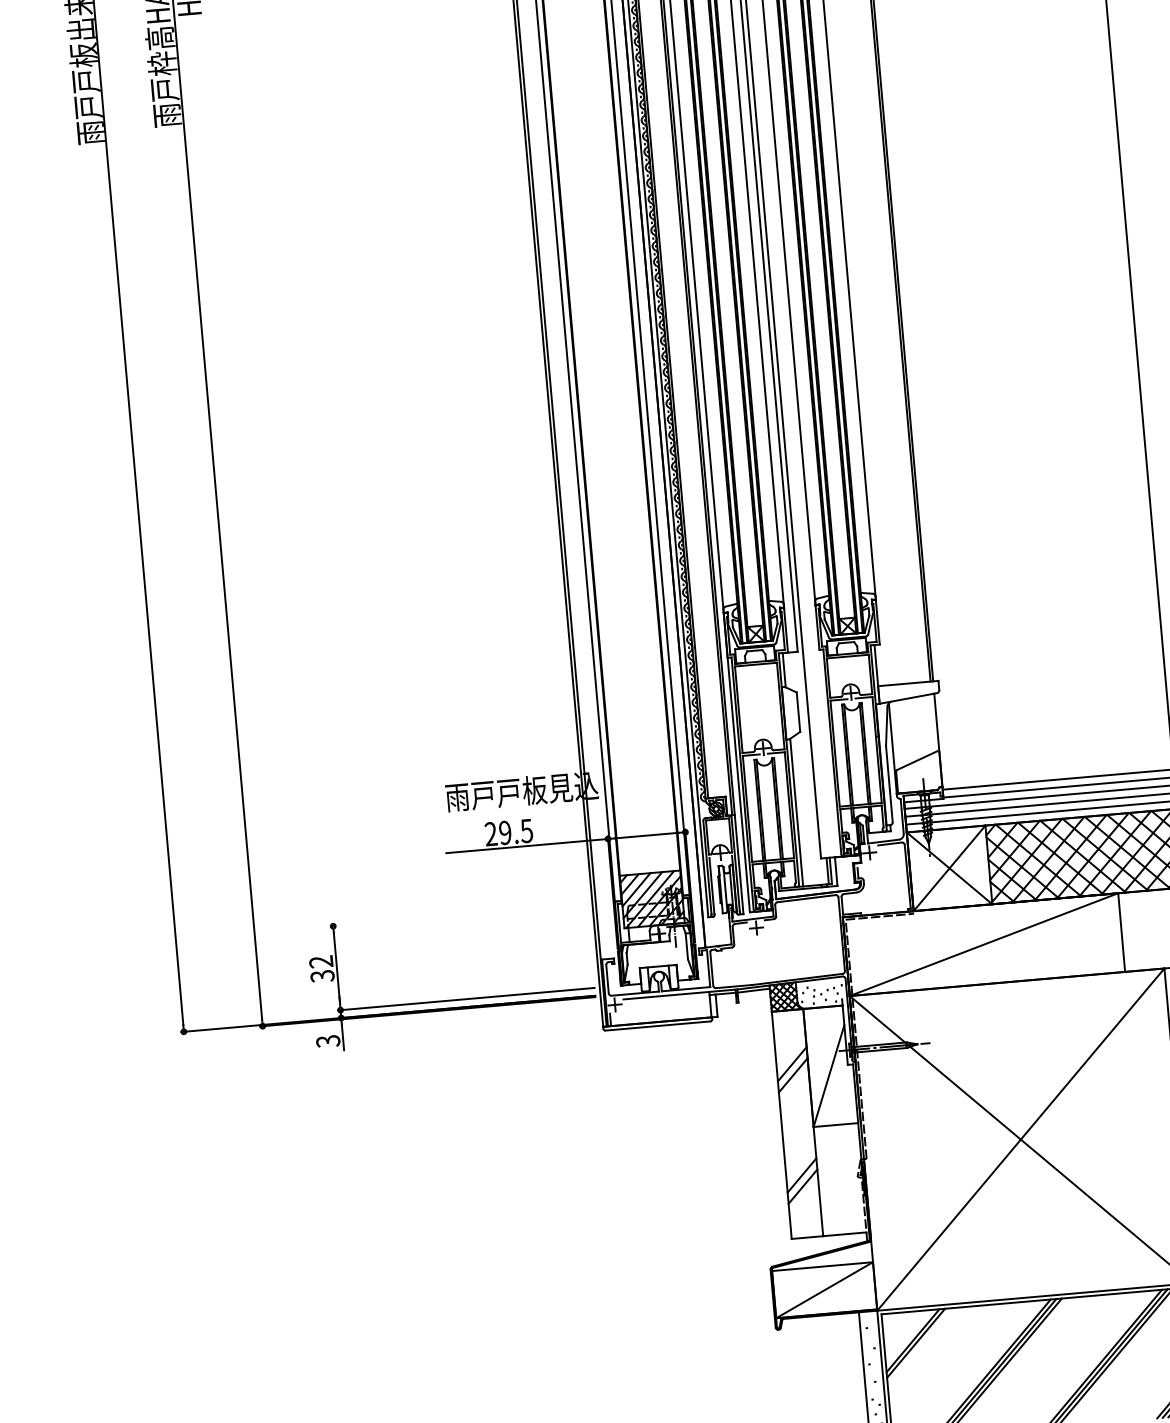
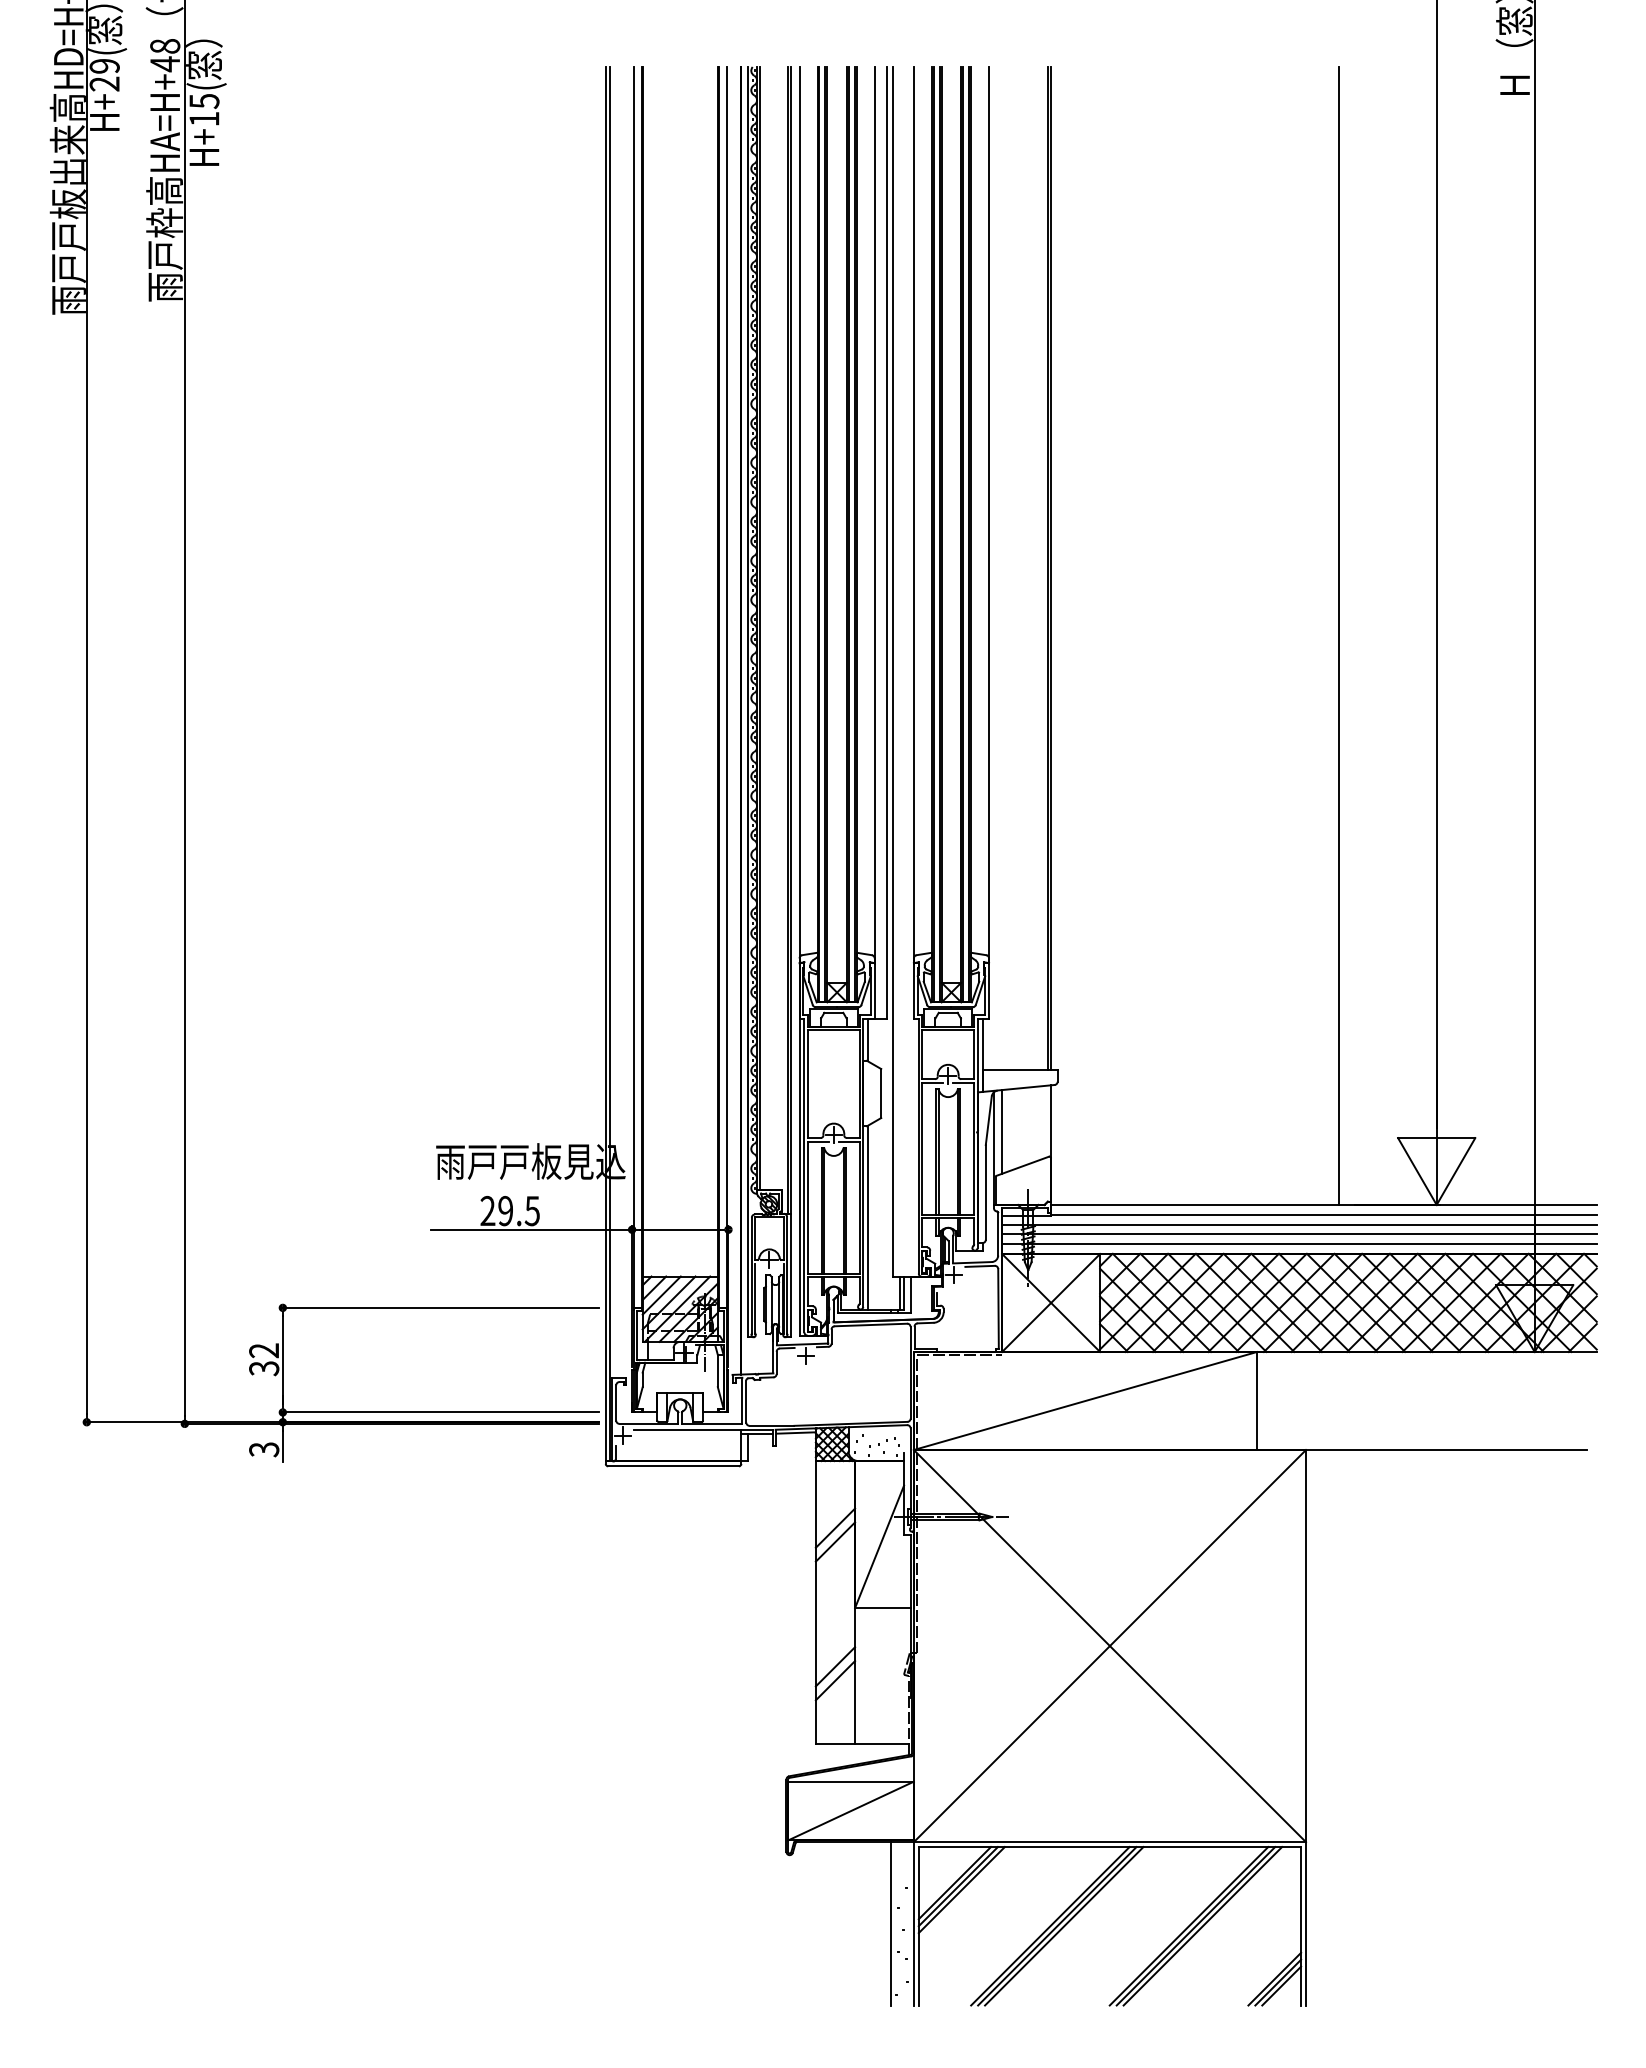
line: (898, 734) -> (1002, 1131), added
line: (458, 914) -> (439, 1307), added
line: (918, 1346) -> (961, 1890), added

